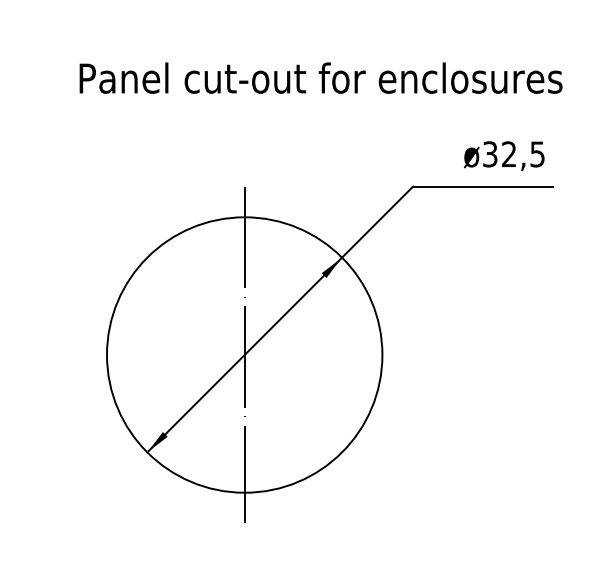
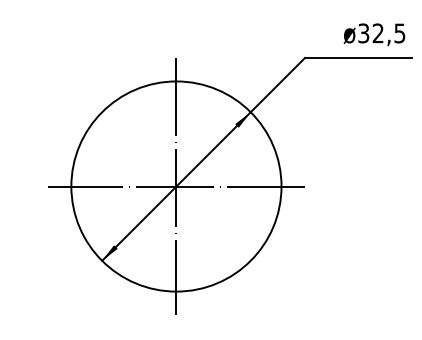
line: (244, 355) -> (176, 186), added

